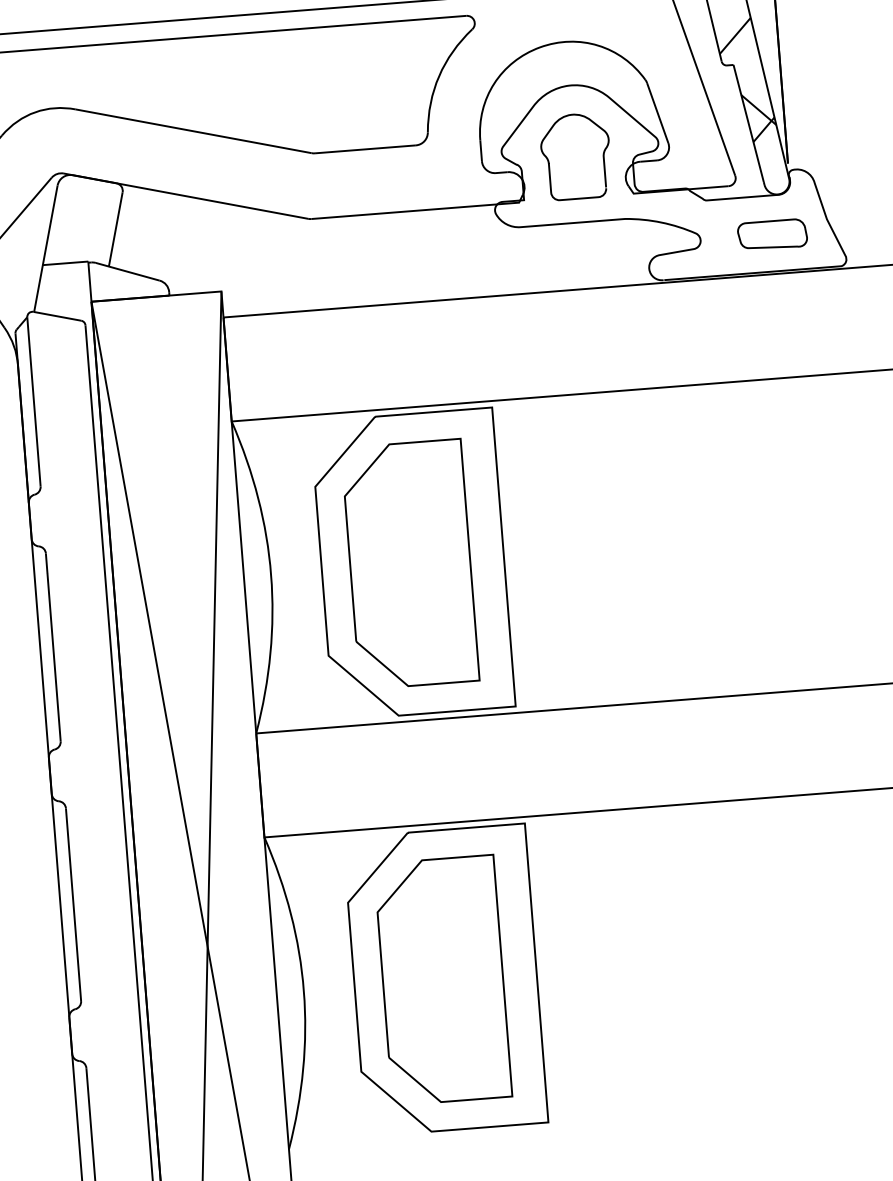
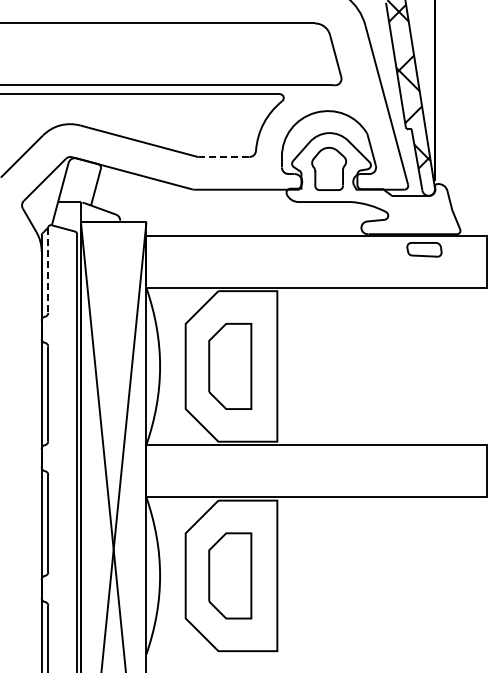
line: (364, 148) -> (223, 156), solid -> dashed
part: (772, 234) -> (424, 249), moved
line: (34, 402) -> (48, 270), solid -> dashed
part: (410, 564) -> (230, 366), size x0.7
part: (443, 979) -> (230, 575), size x0.7

